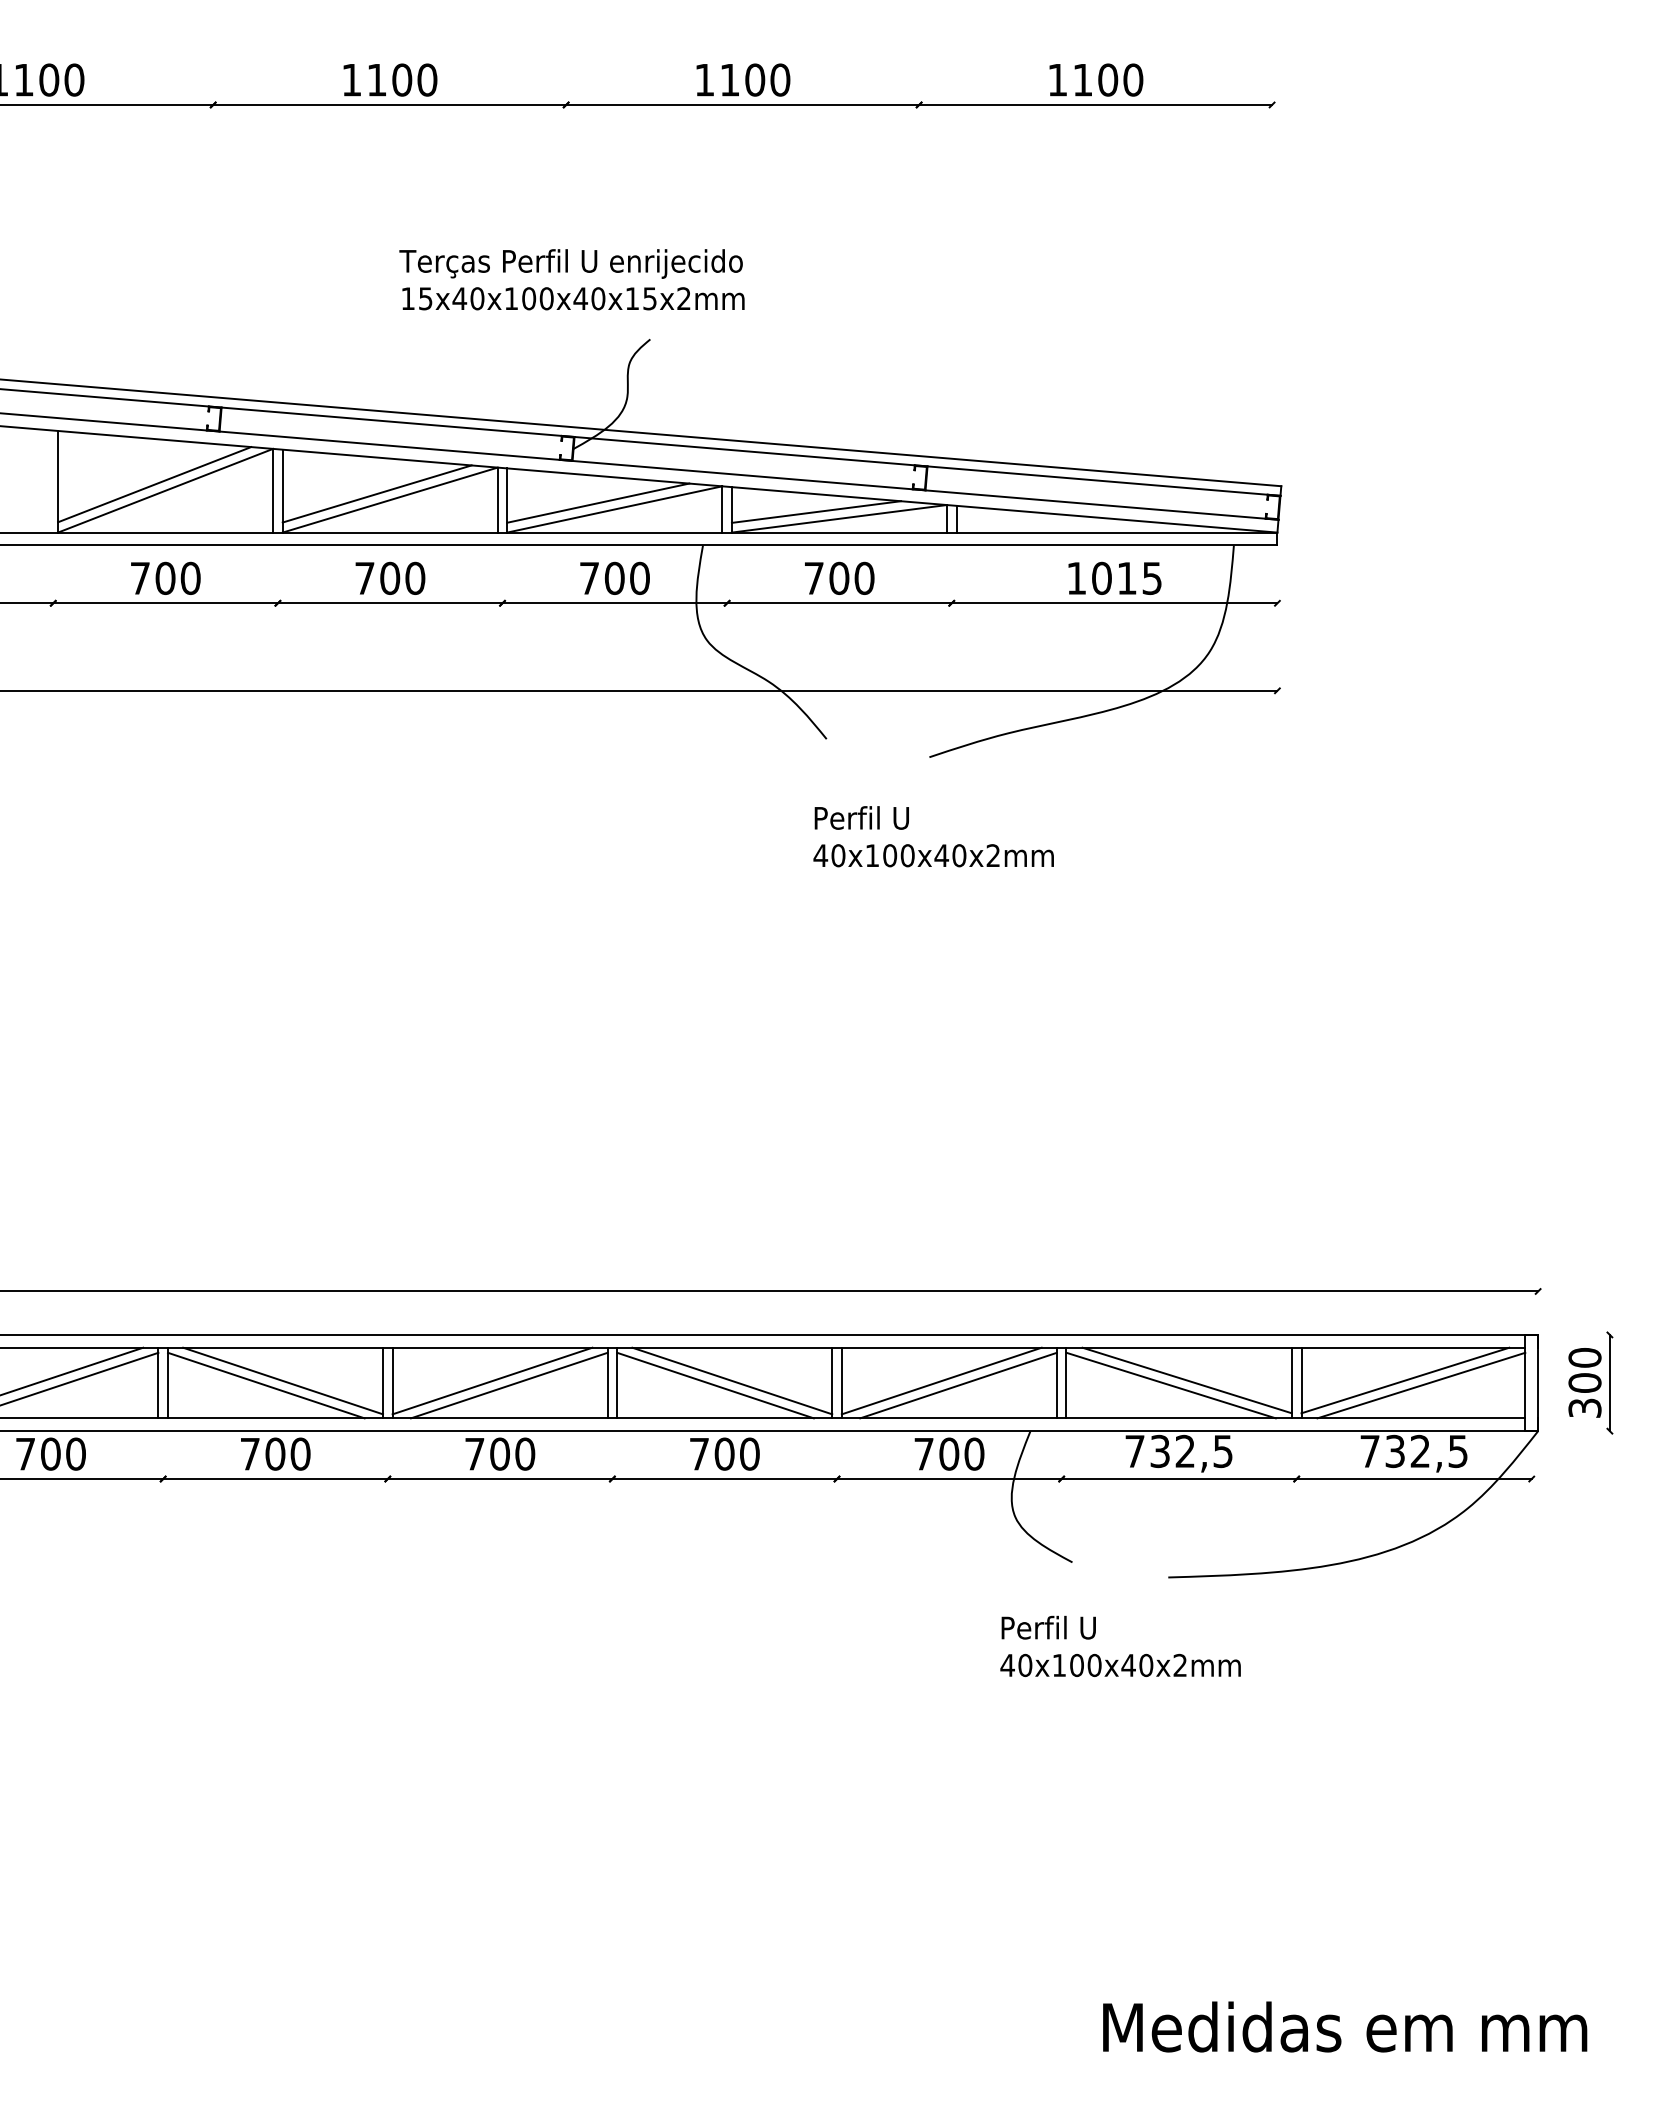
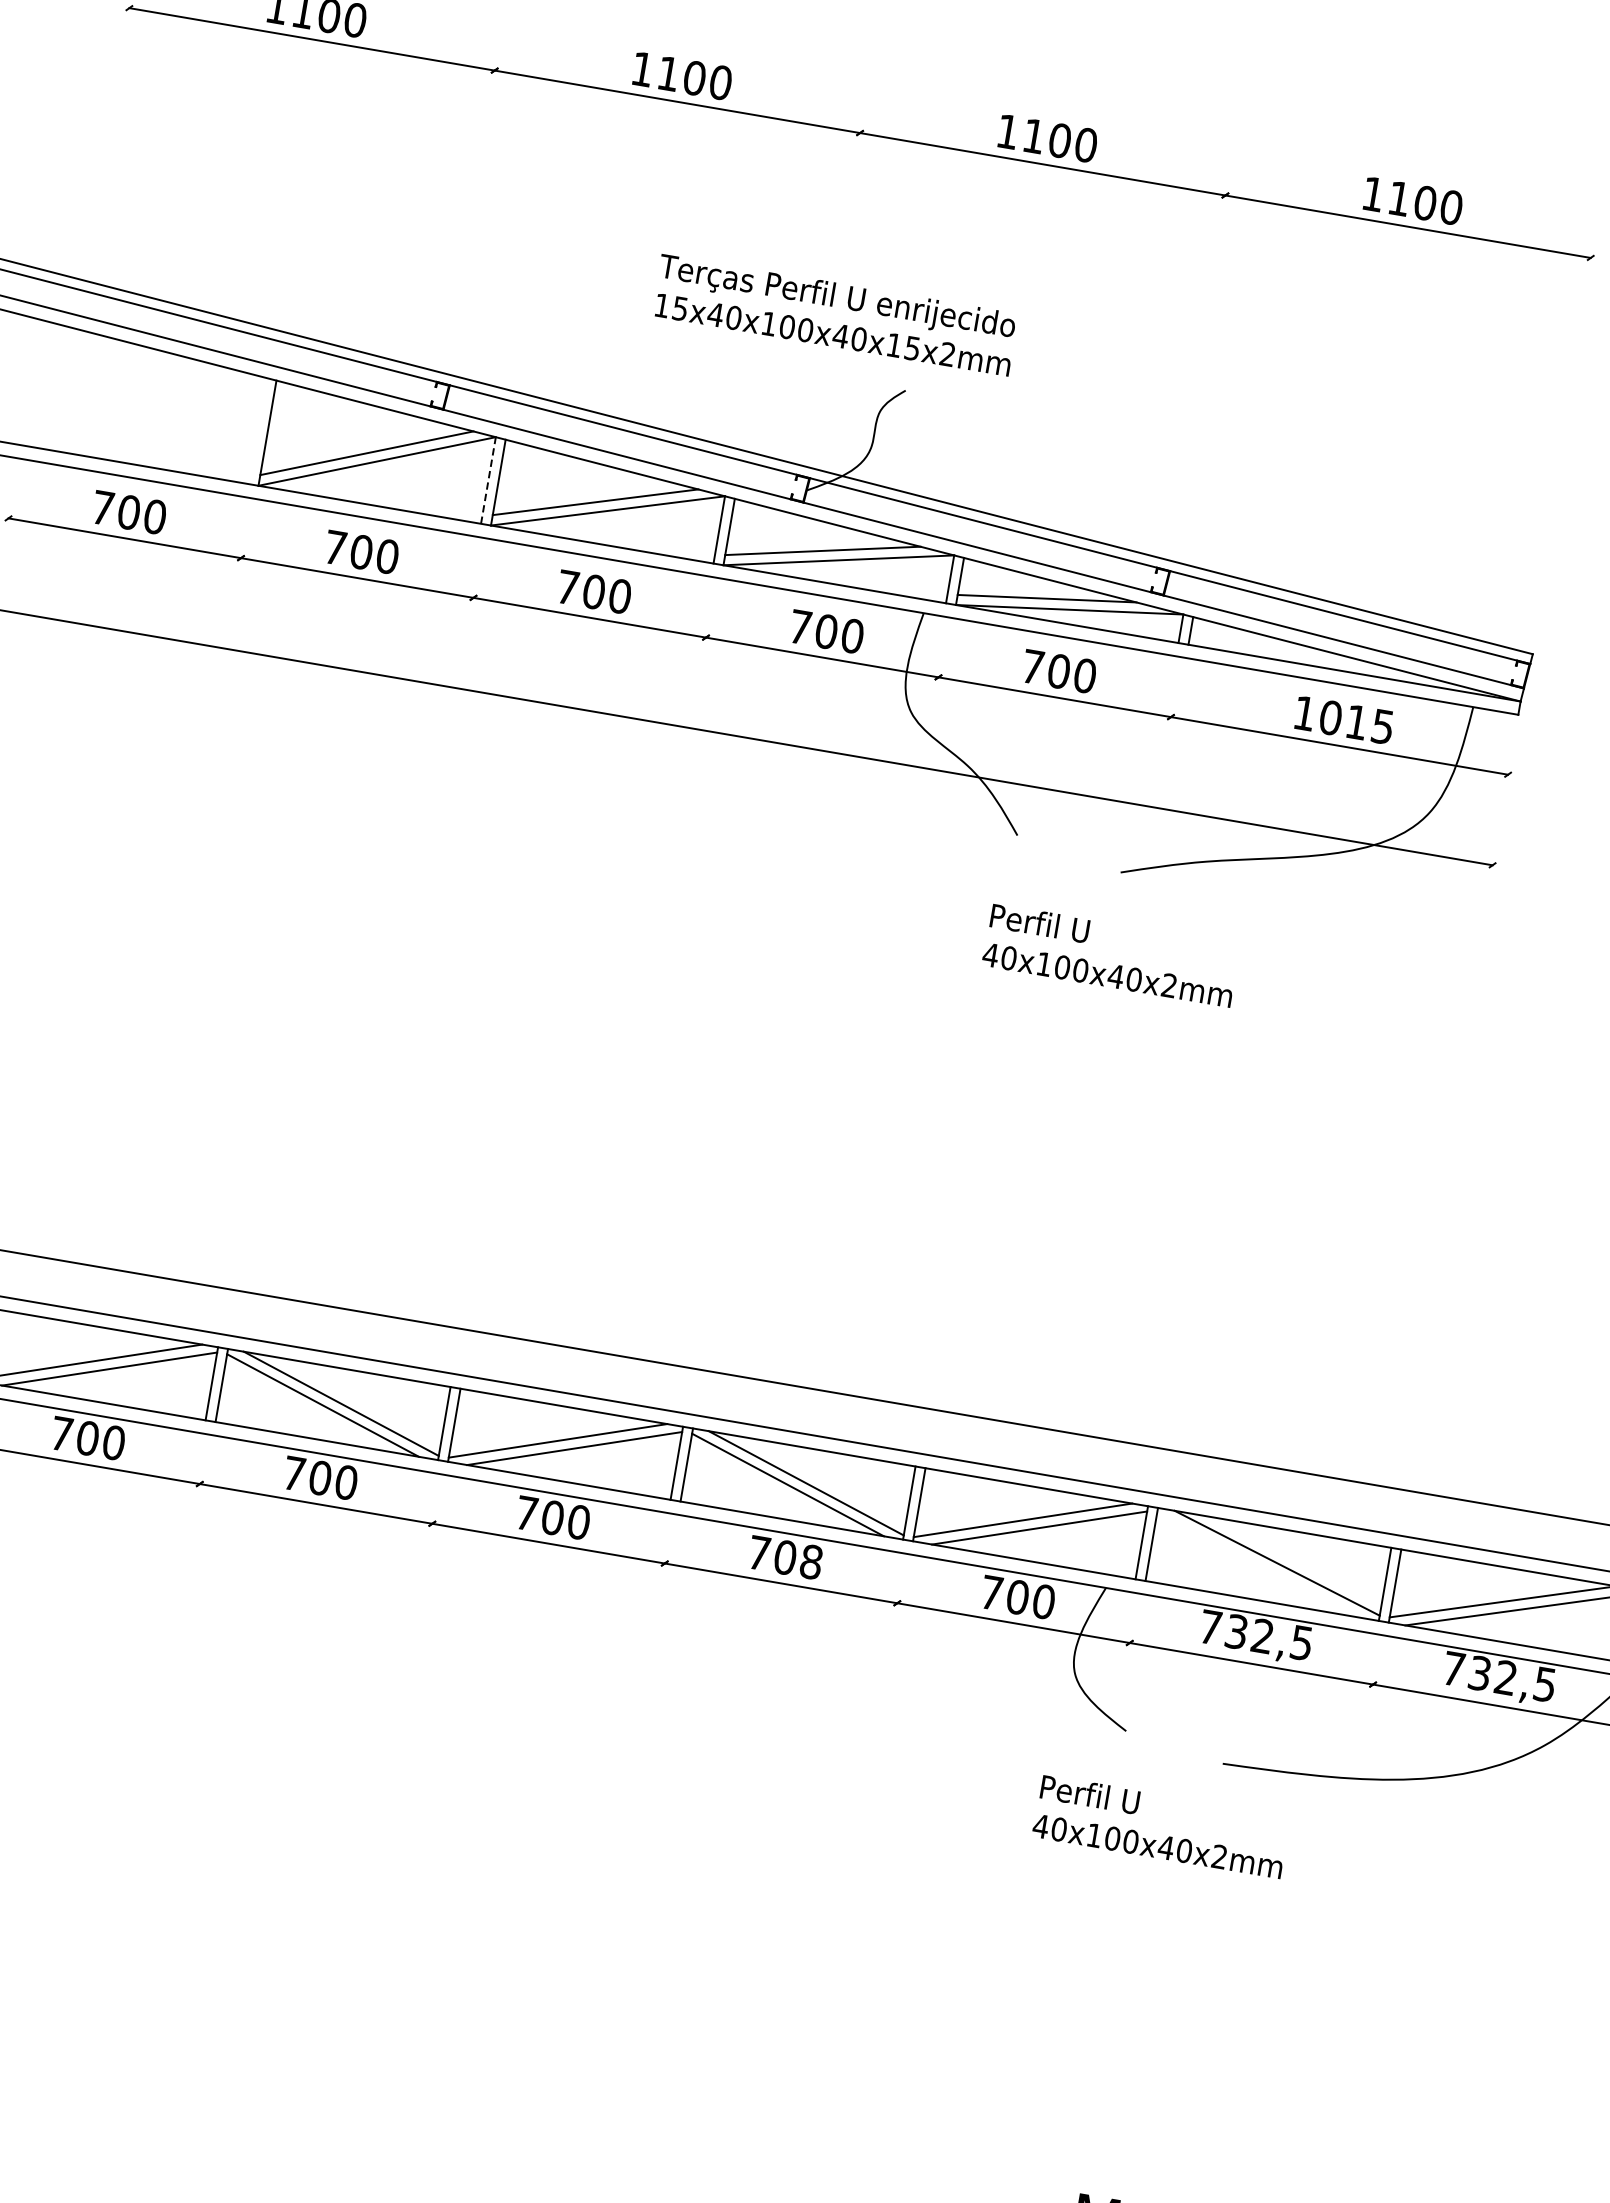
line: (273, 490) -> (488, 480), solid -> dashed
line: (1170, 1385) -> (1259, 1565), removed
text: (749, 1453) -> (811, 1561), 700 -> 708

